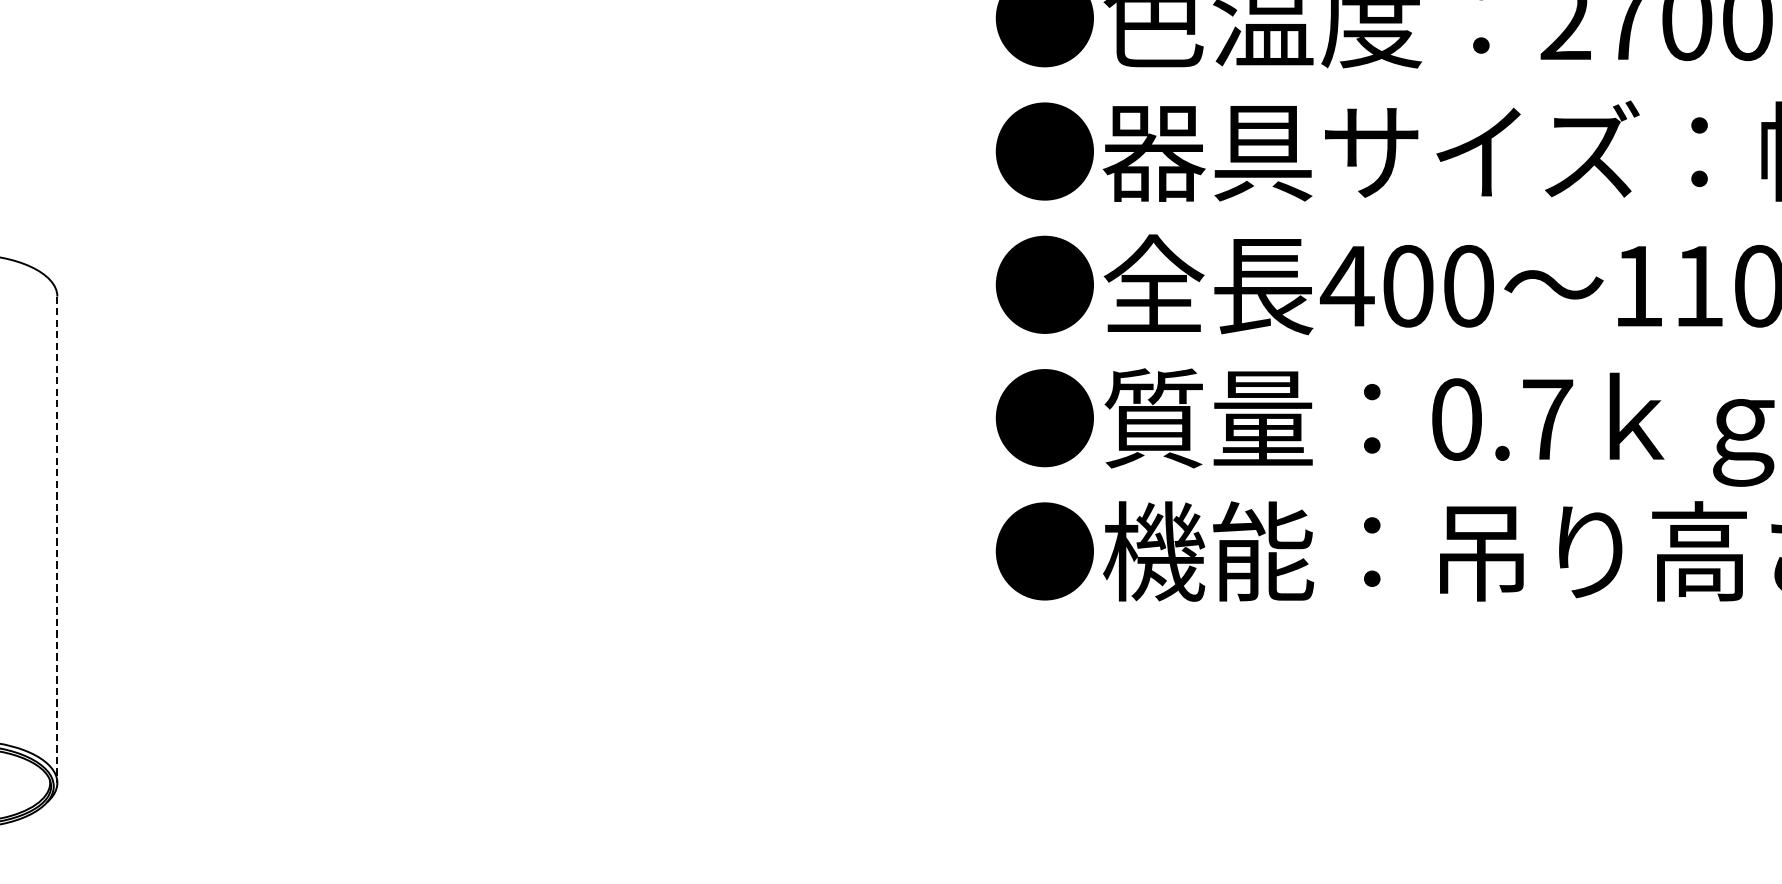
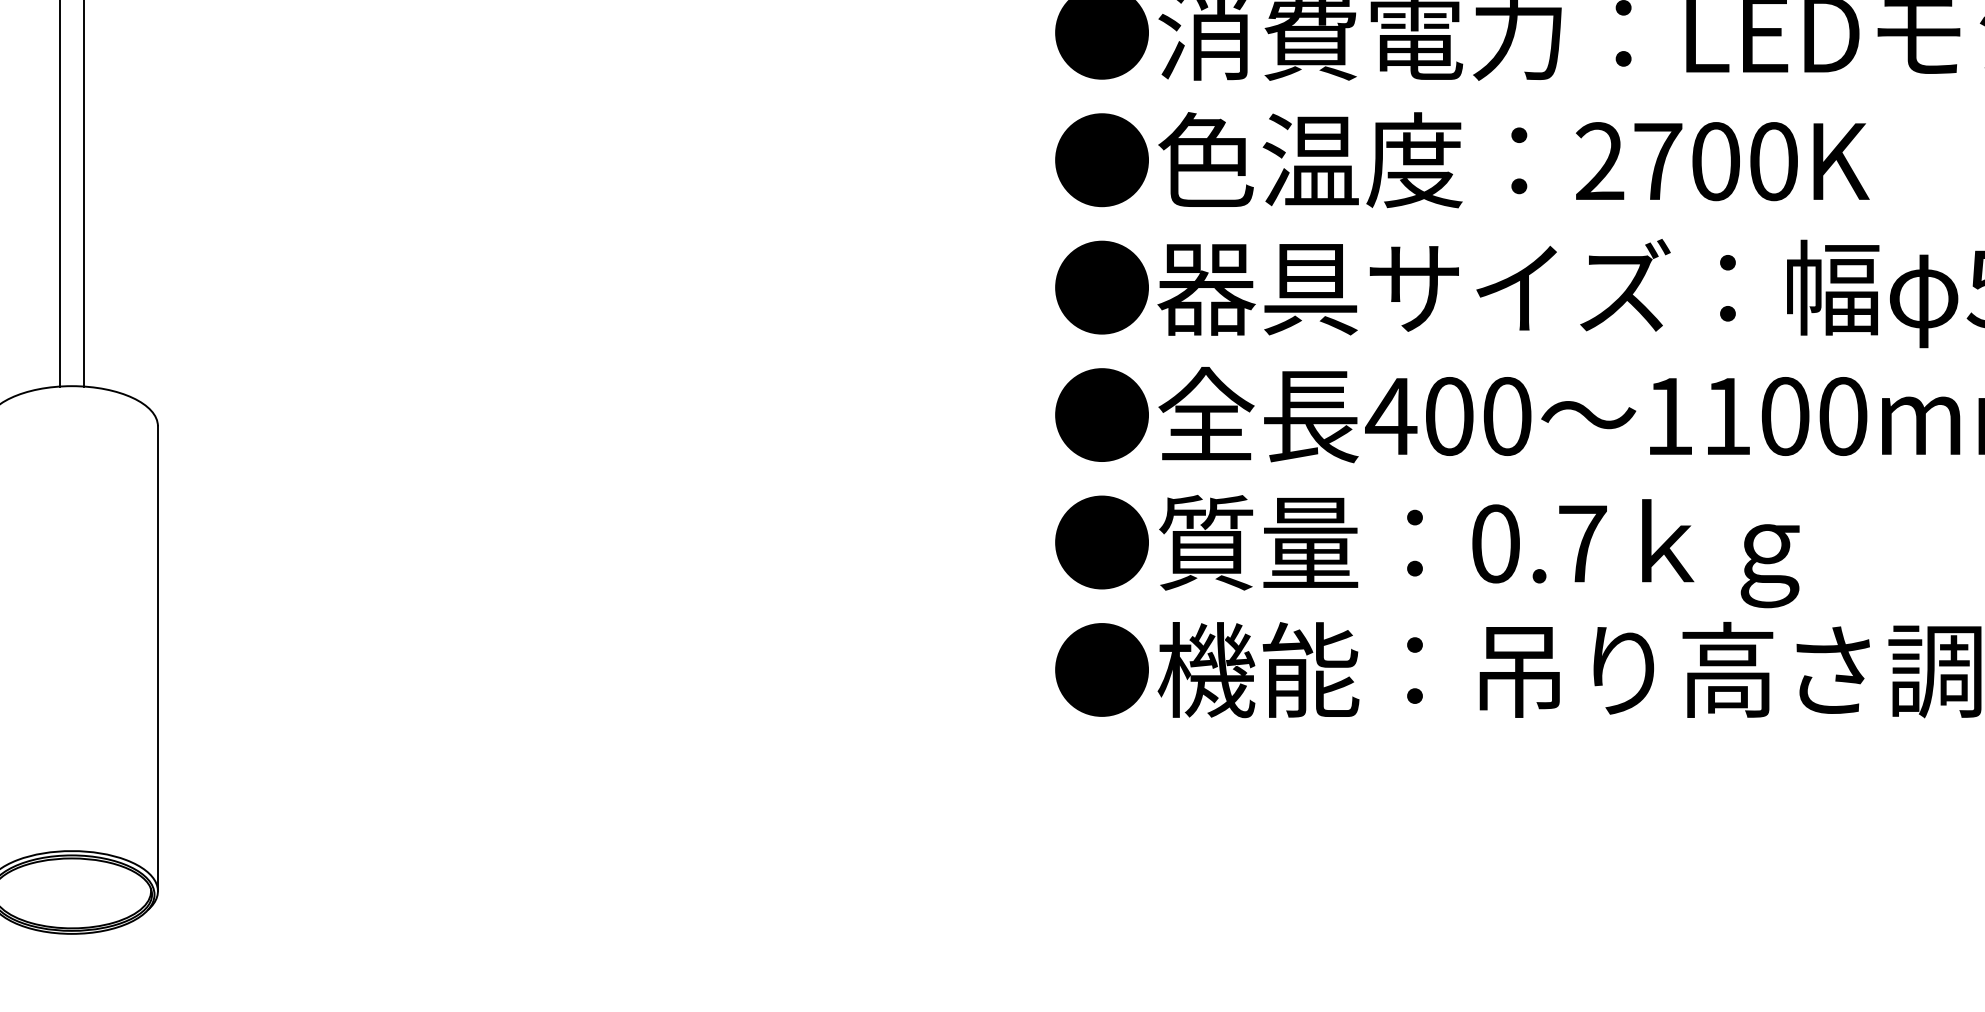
line: (56, 540) -> (157, 659), dashed -> solid

